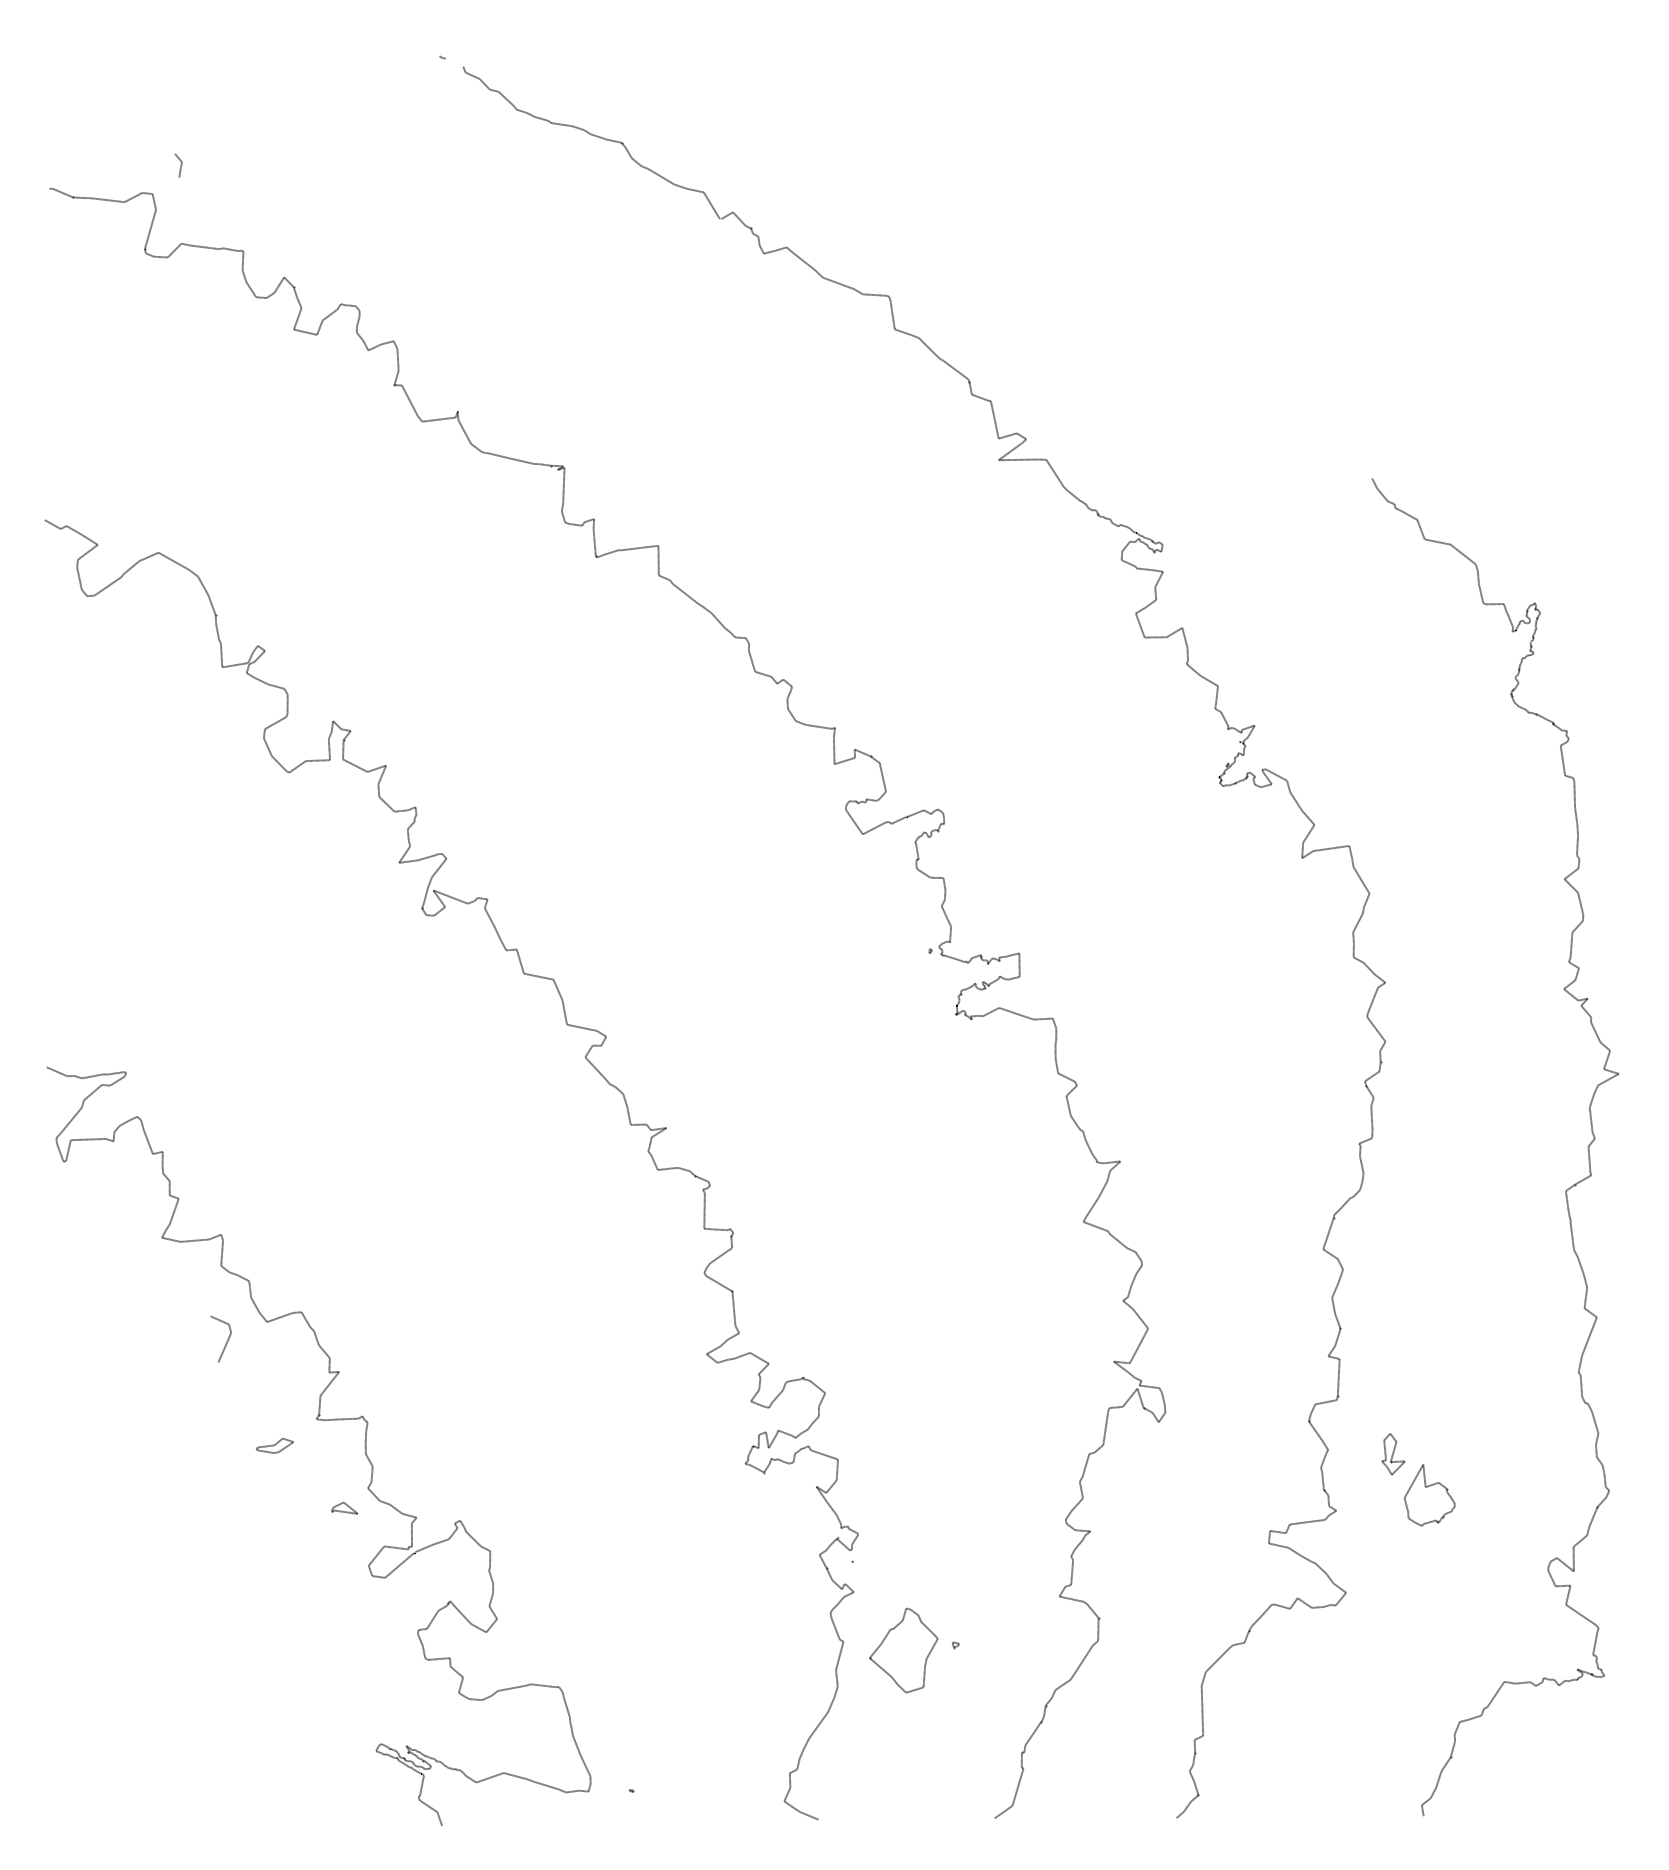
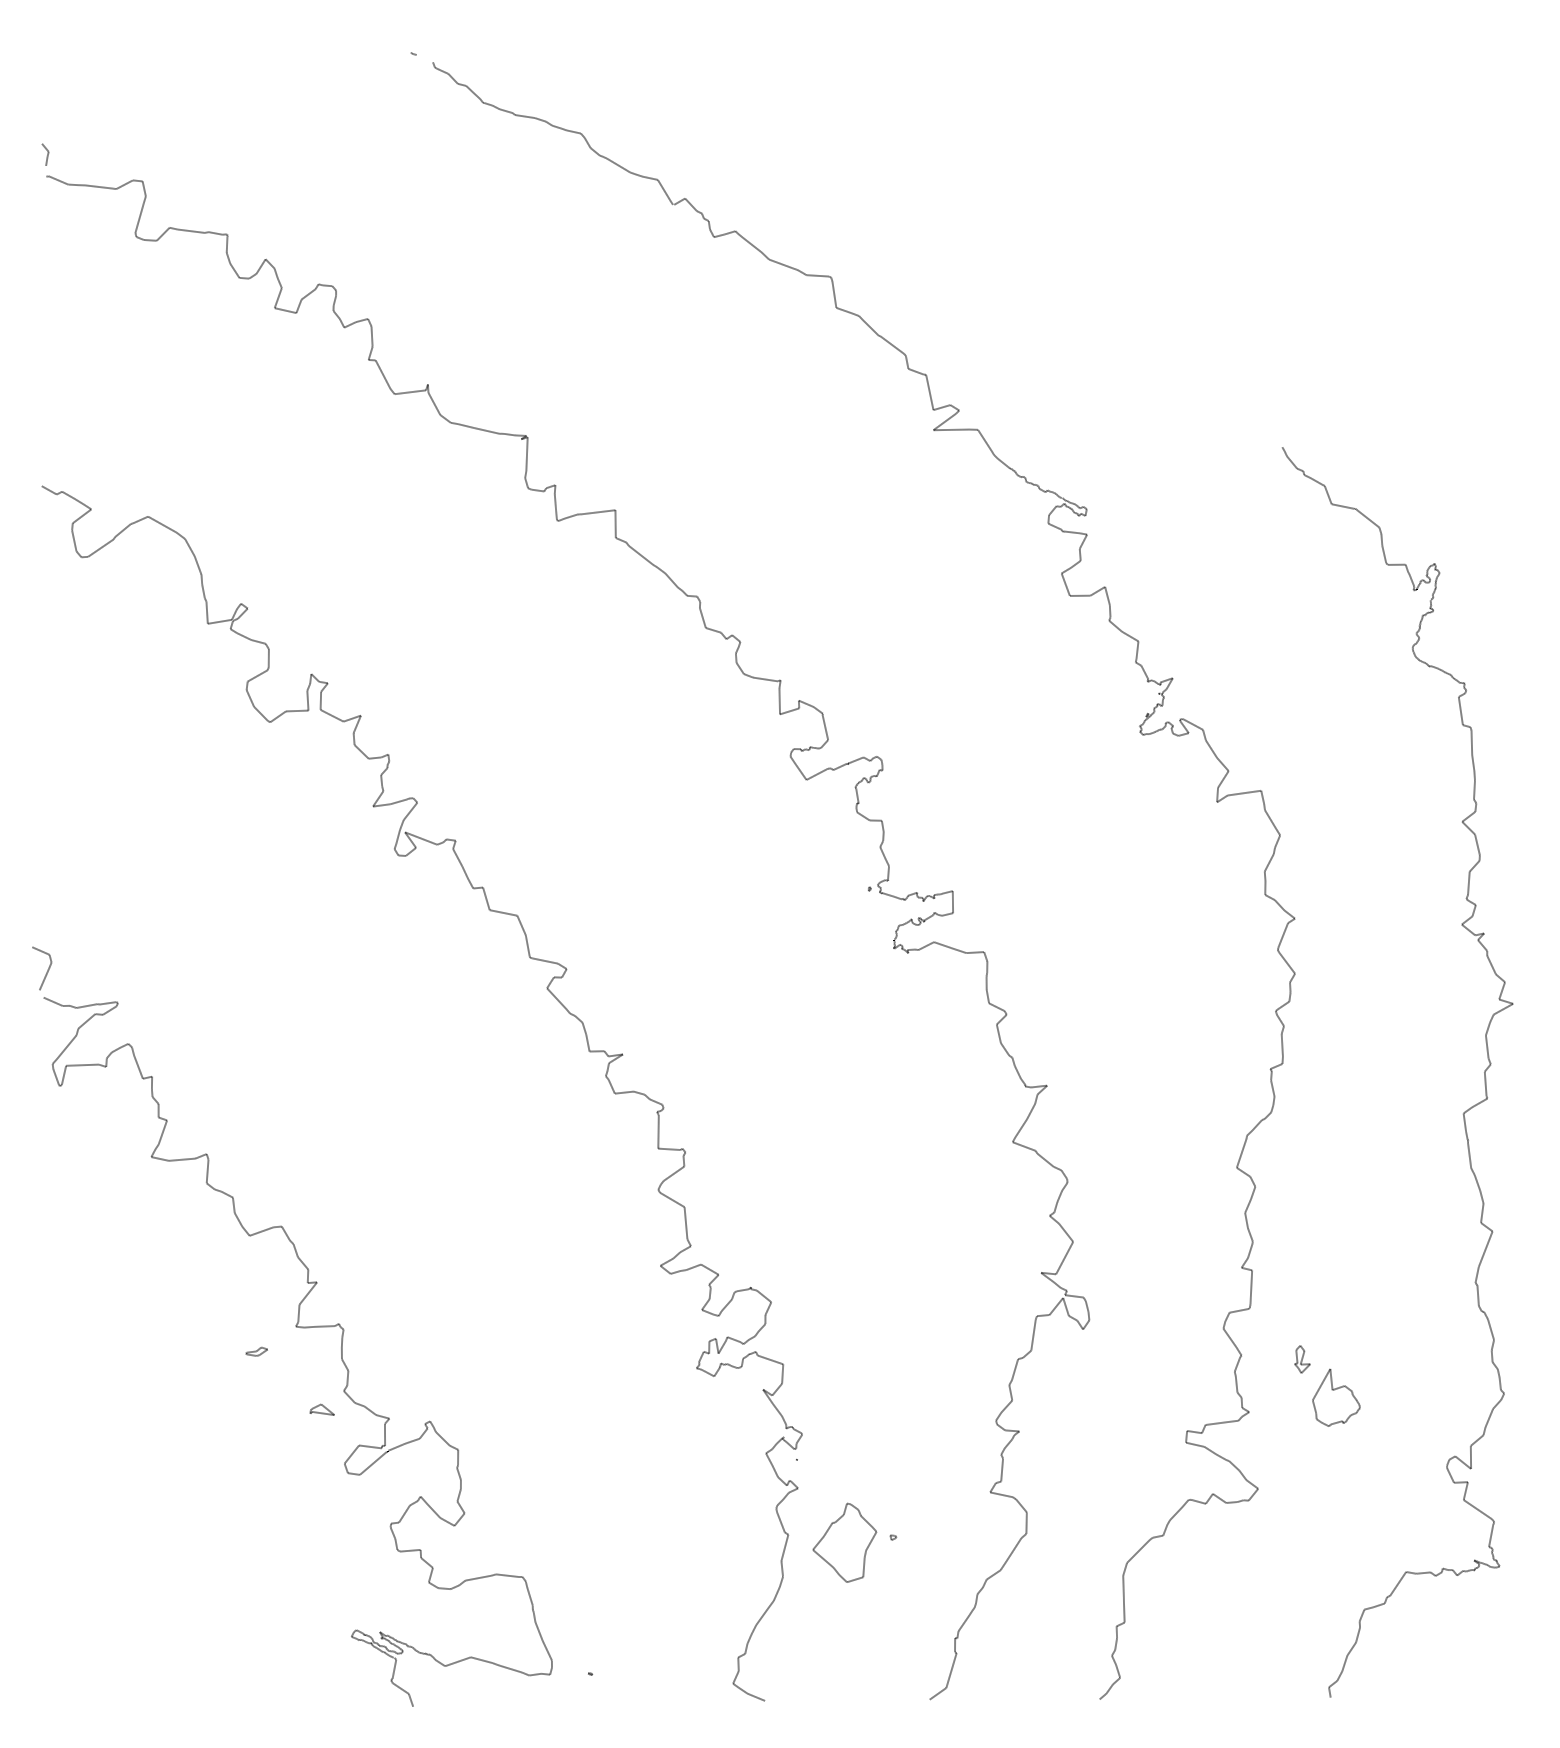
line: (180, 165) -> (47, 154), moved
curve: (226, 1341) -> (47, 970), moved
part: (274, 1446) -> (256, 1352), size x0.62
part: (1393, 1454) -> (1302, 1359), size x0.71

